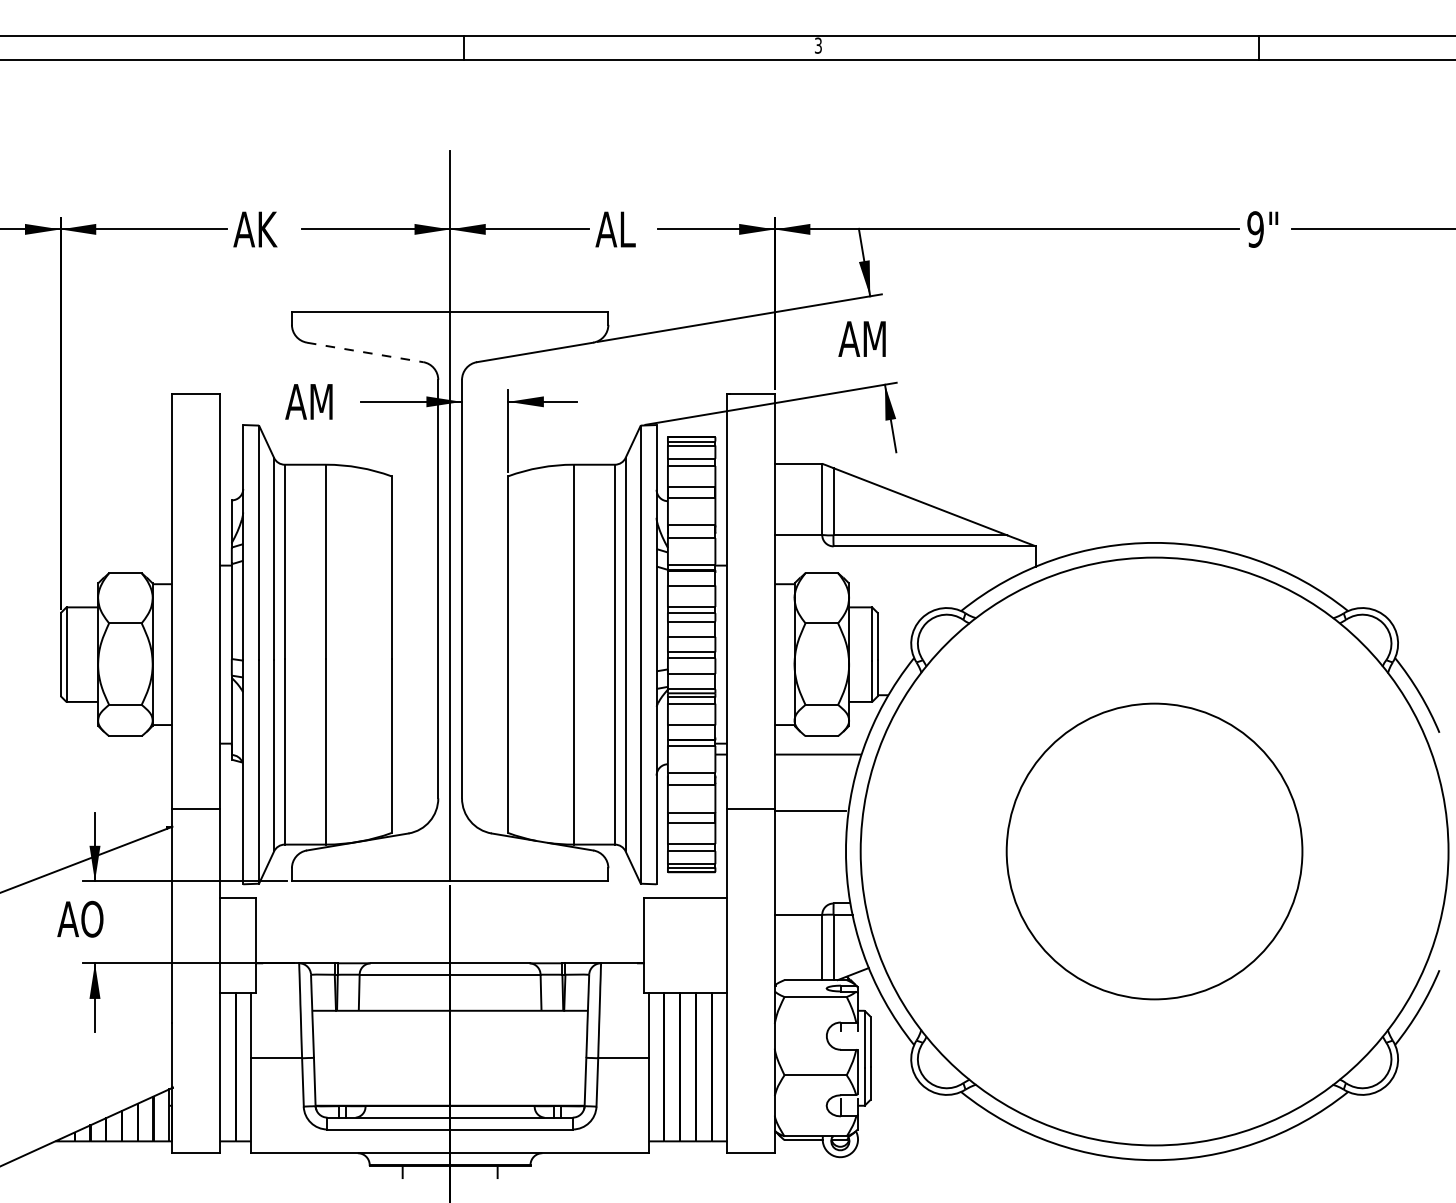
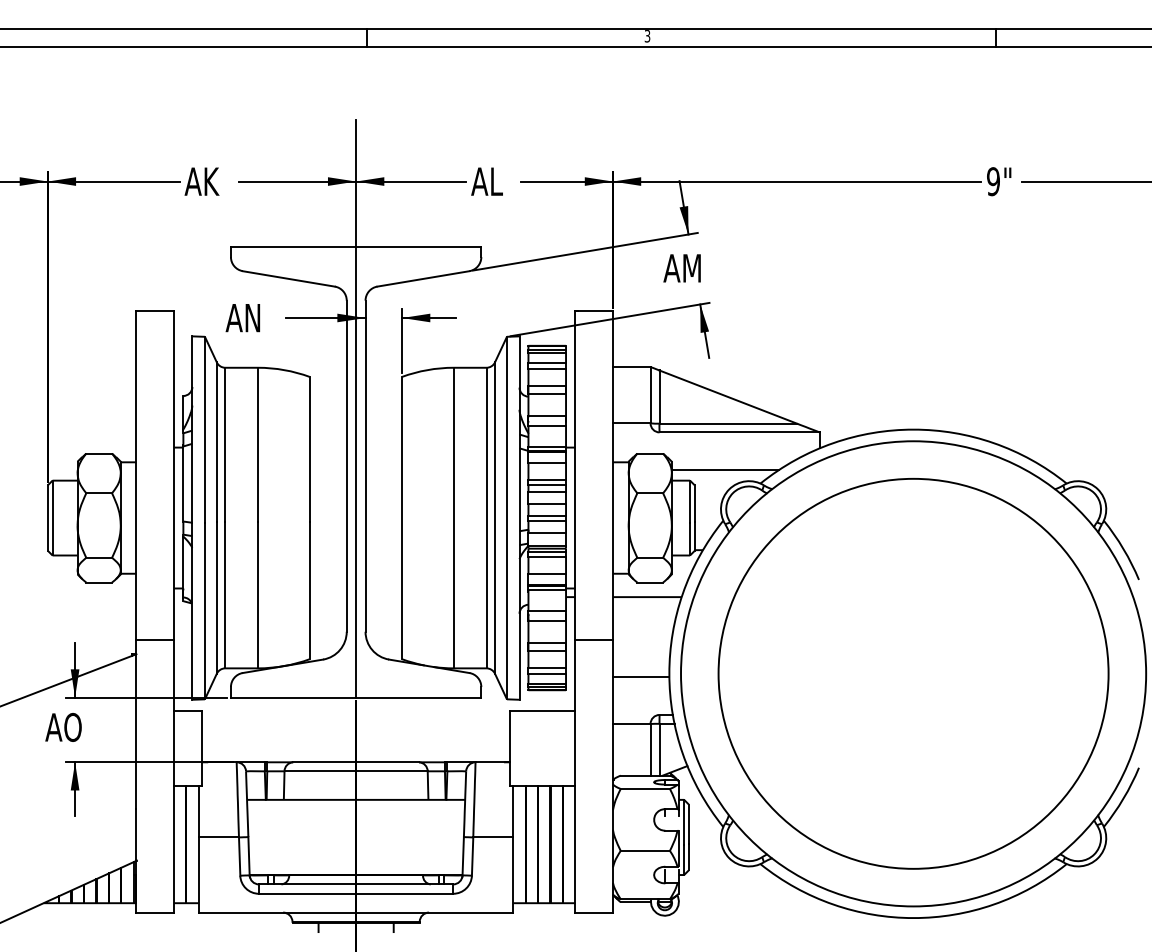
line: (365, 352) -> (289, 278), dashed -> solid
text: (322, 401) -> (255, 317), AM -> AN
line: (916, 593) -> (725, 469), added
line: (810, 811) -> (641, 677), moved
circle: (1154, 851) -> (913, 673), size x1.67

